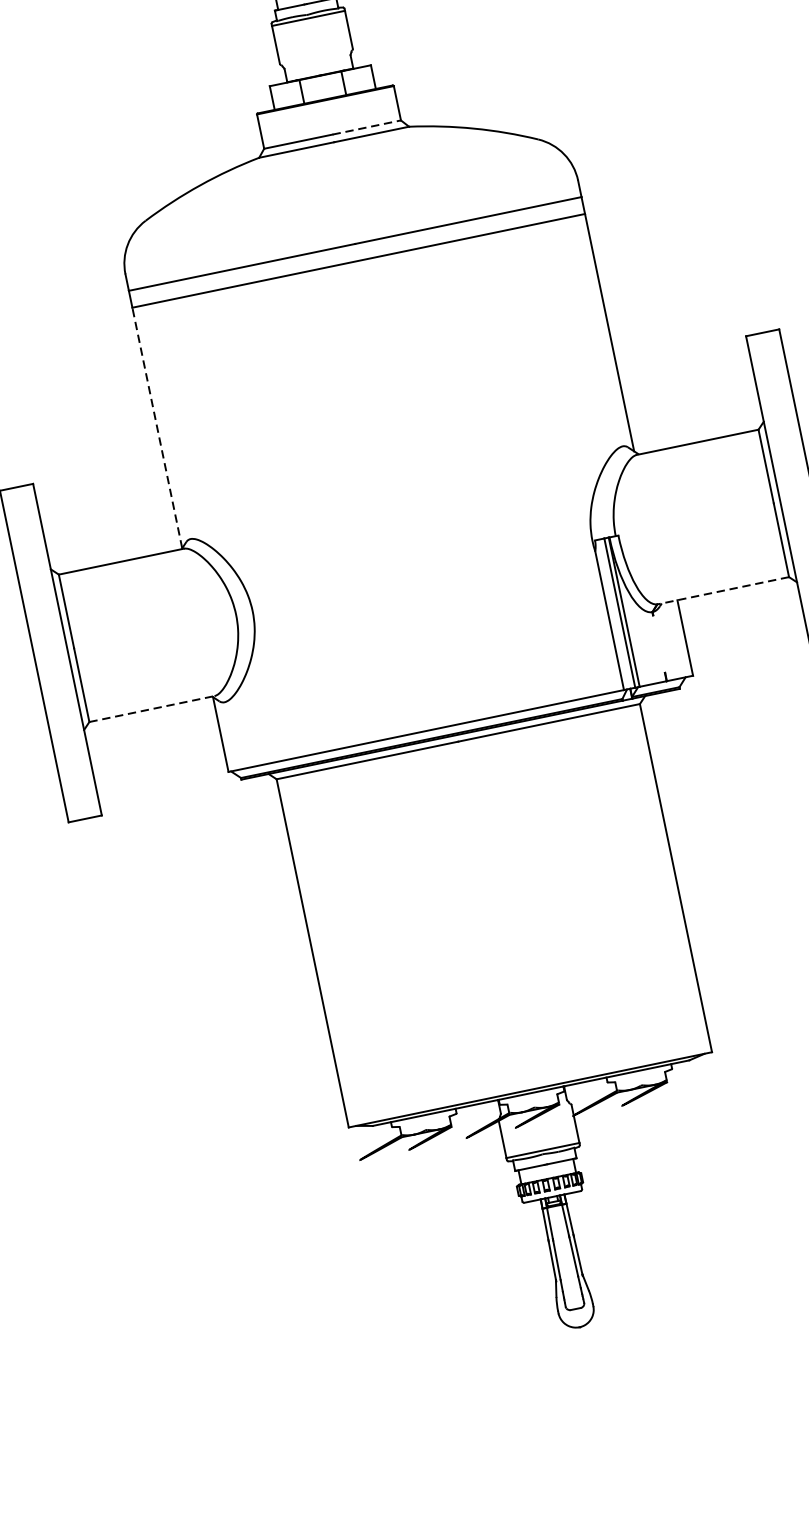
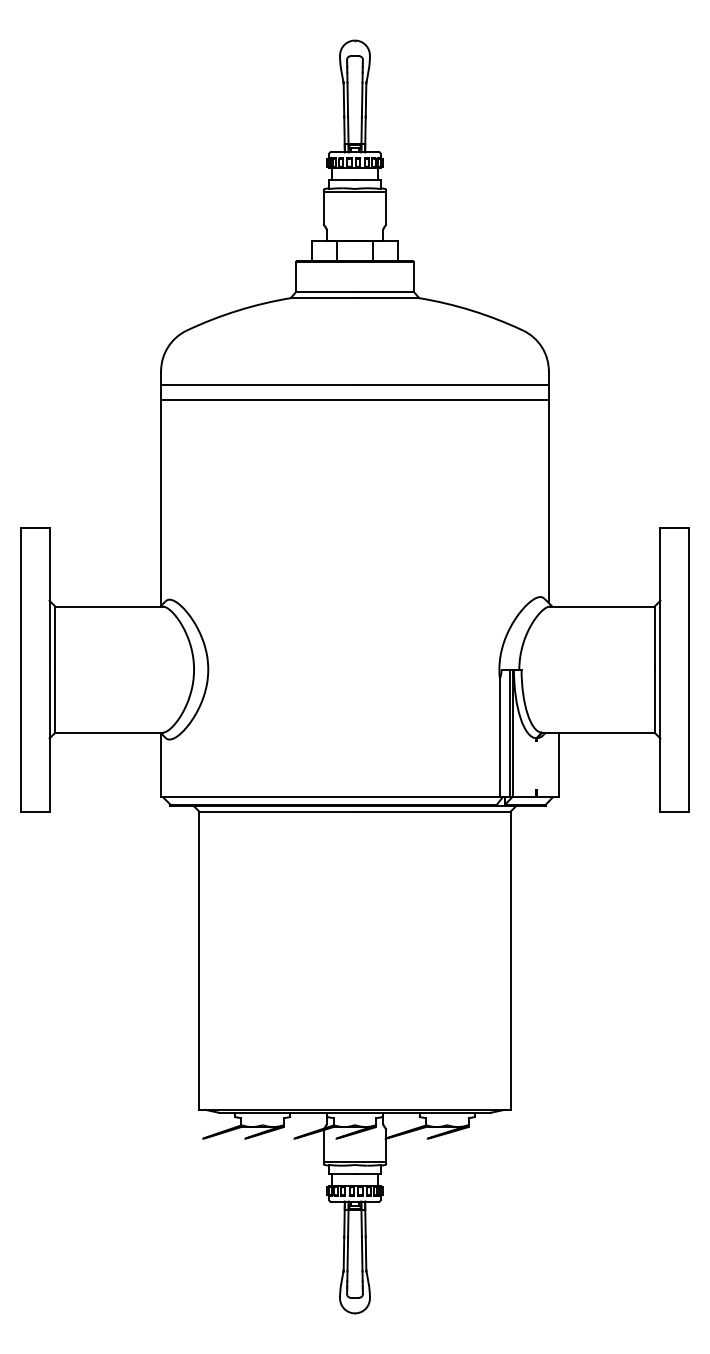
line: (366, 127) -> (384, 291), dashed -> solid
line: (157, 427) -> (161, 502), dashed -> solid
line: (723, 590) -> (598, 732), dashed -> solid
line: (151, 708) -> (108, 732), dashed -> solid

